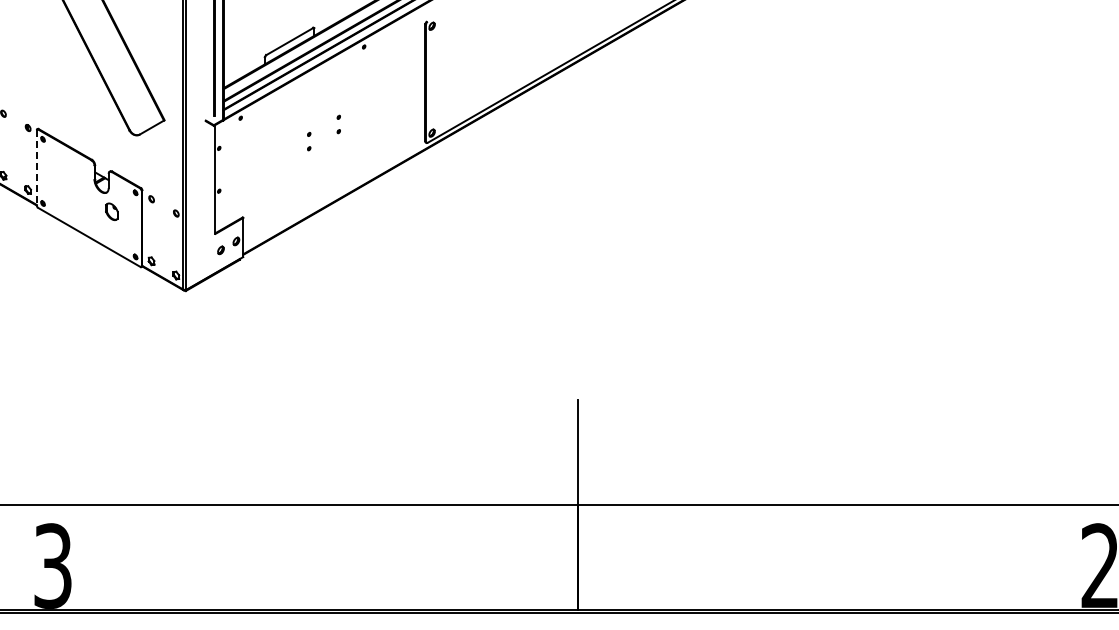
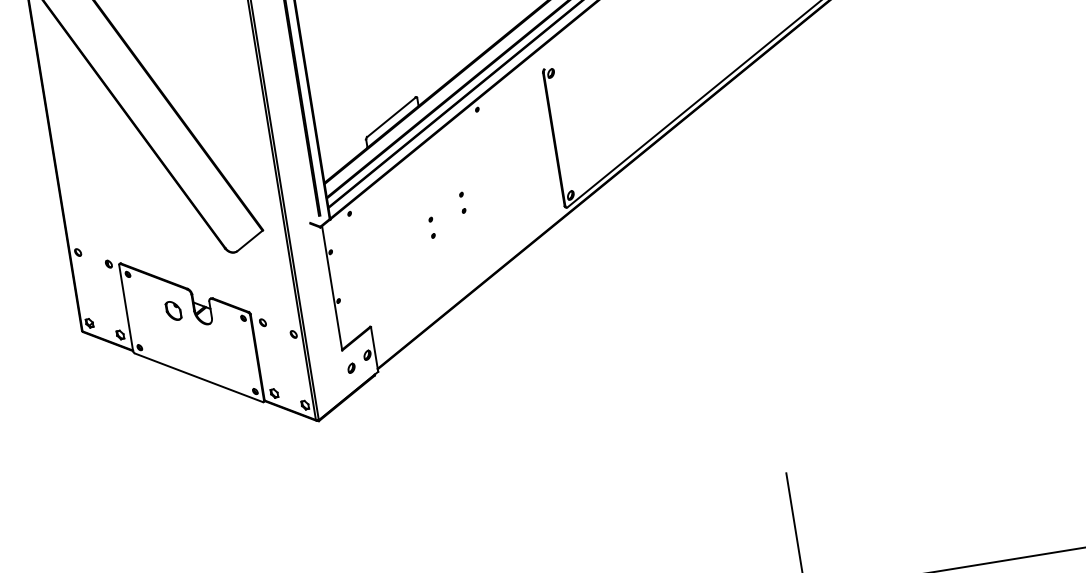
line: (36, 167) -> (125, 307), dashed -> solid
part: (111, 211) -> (173, 310), moved

